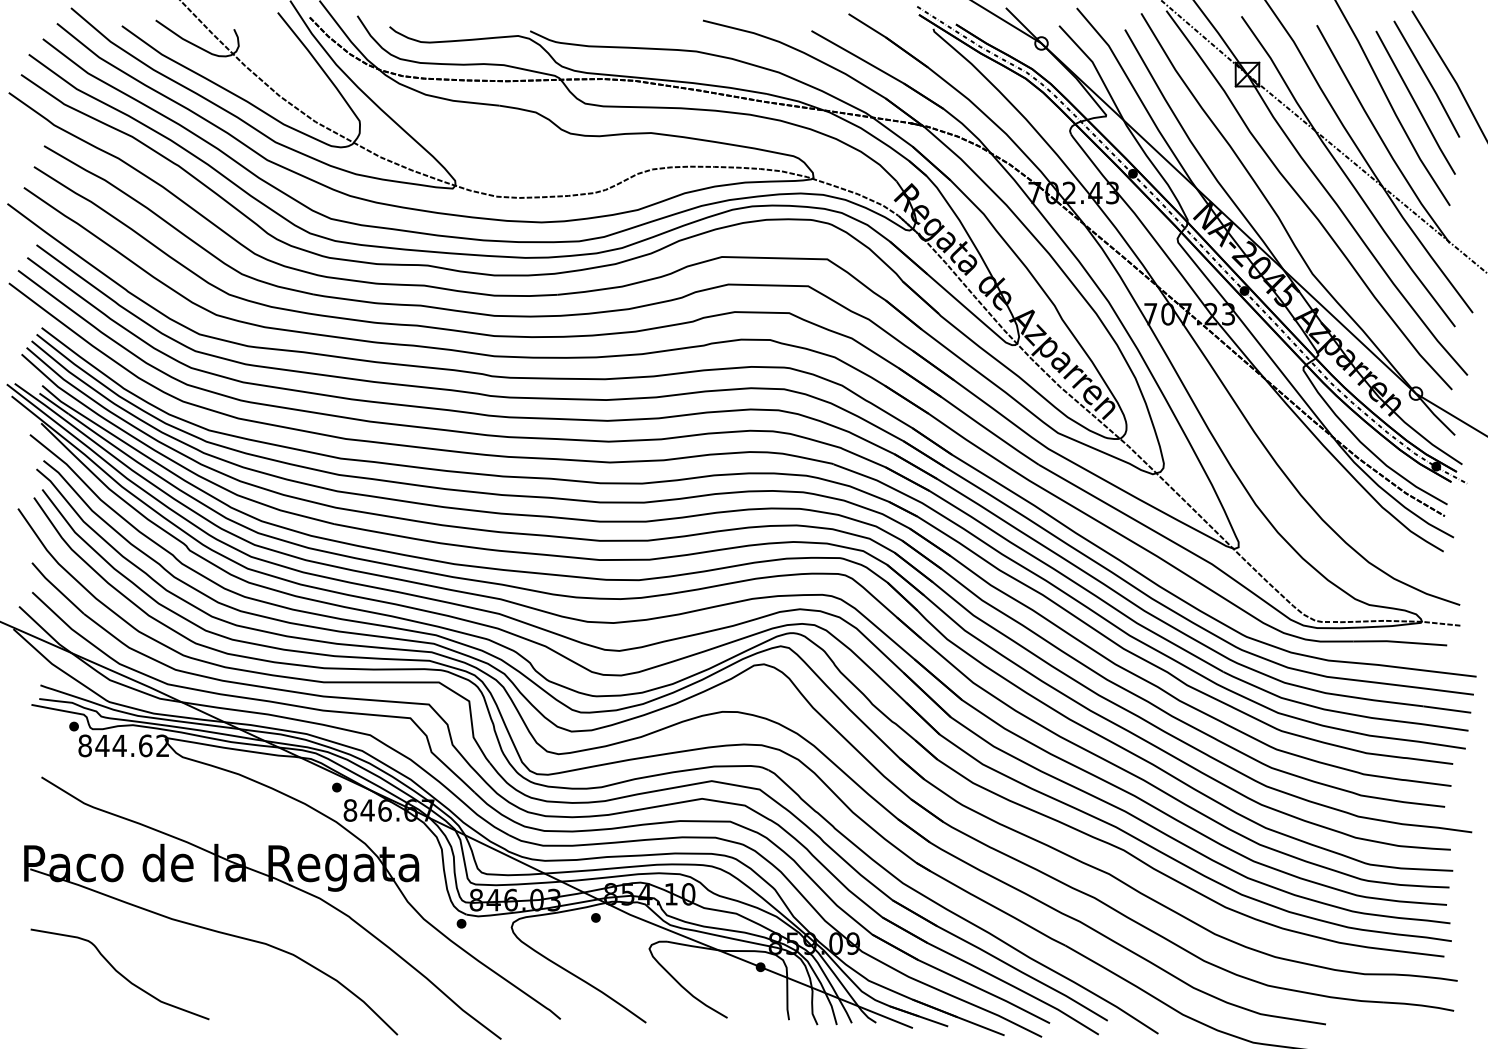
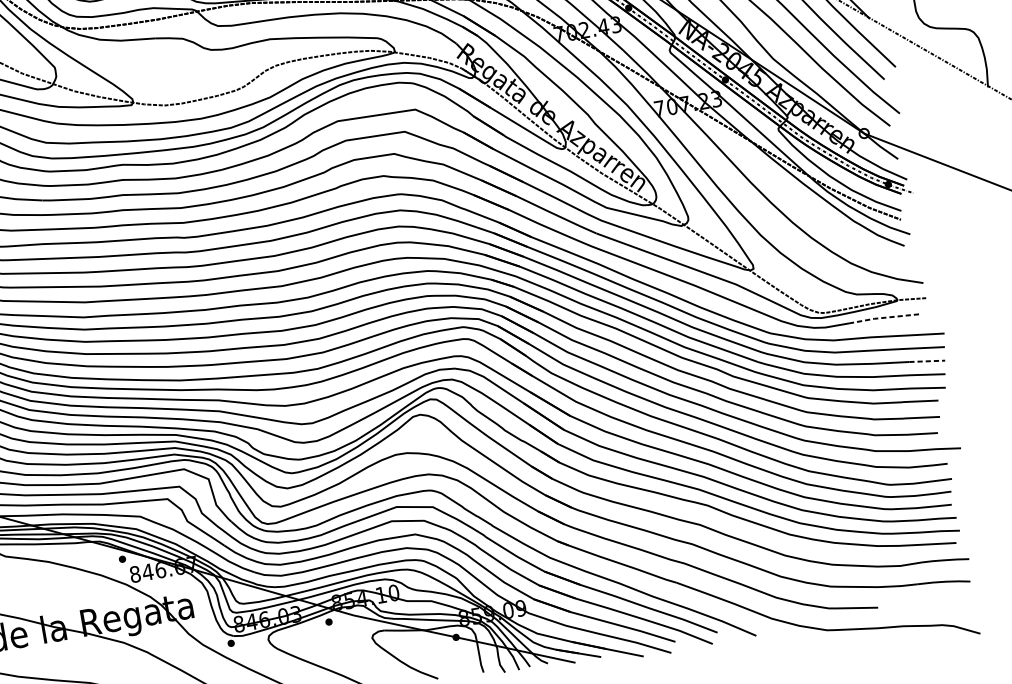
line: (1399, 642) -> (883, 318), solid -> dashed
line: (1447, 709) -> (927, 361), solid -> dashed

